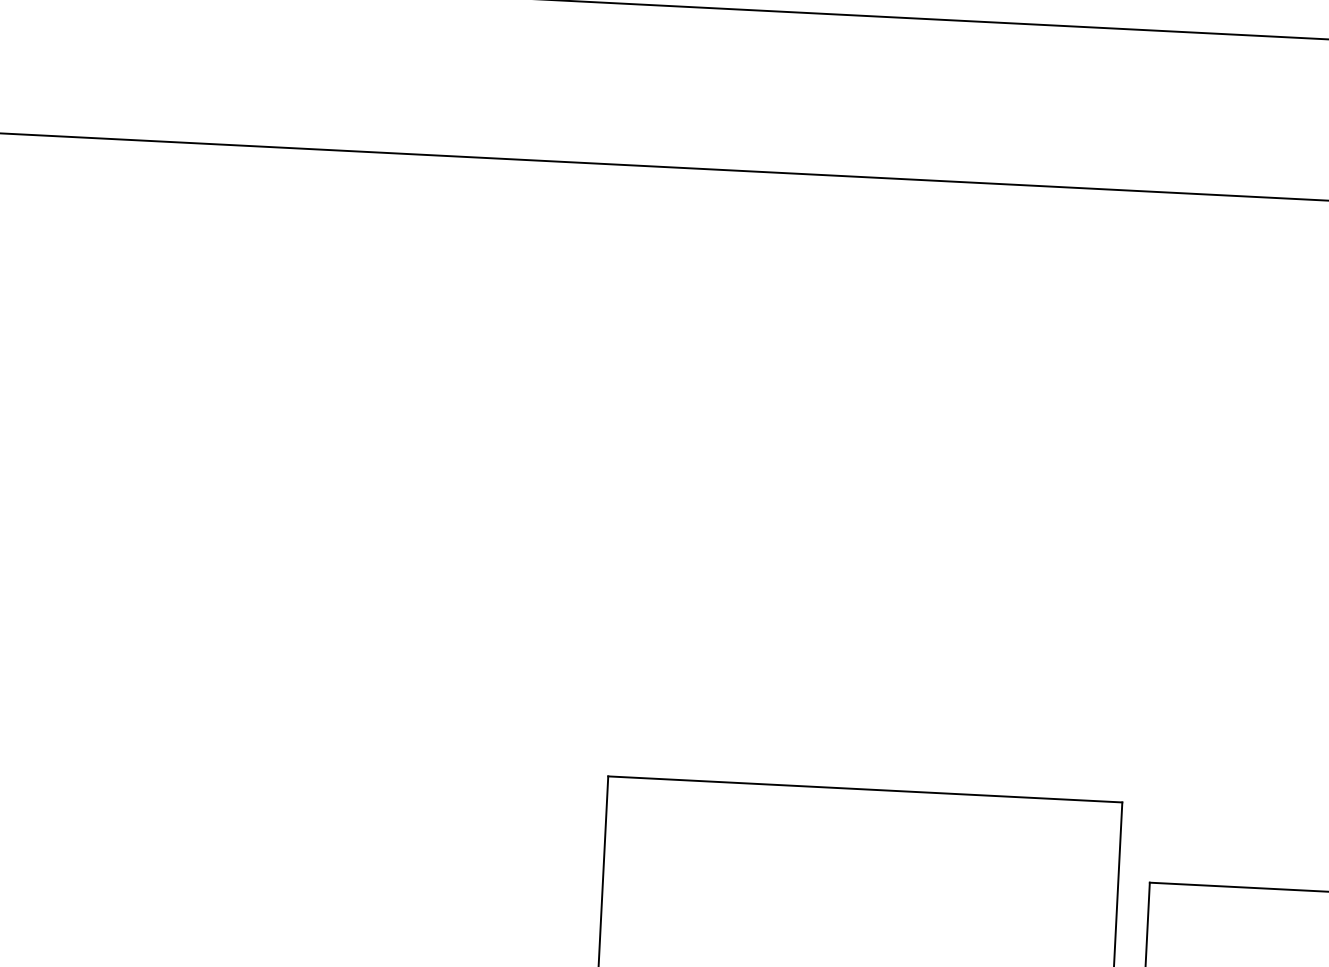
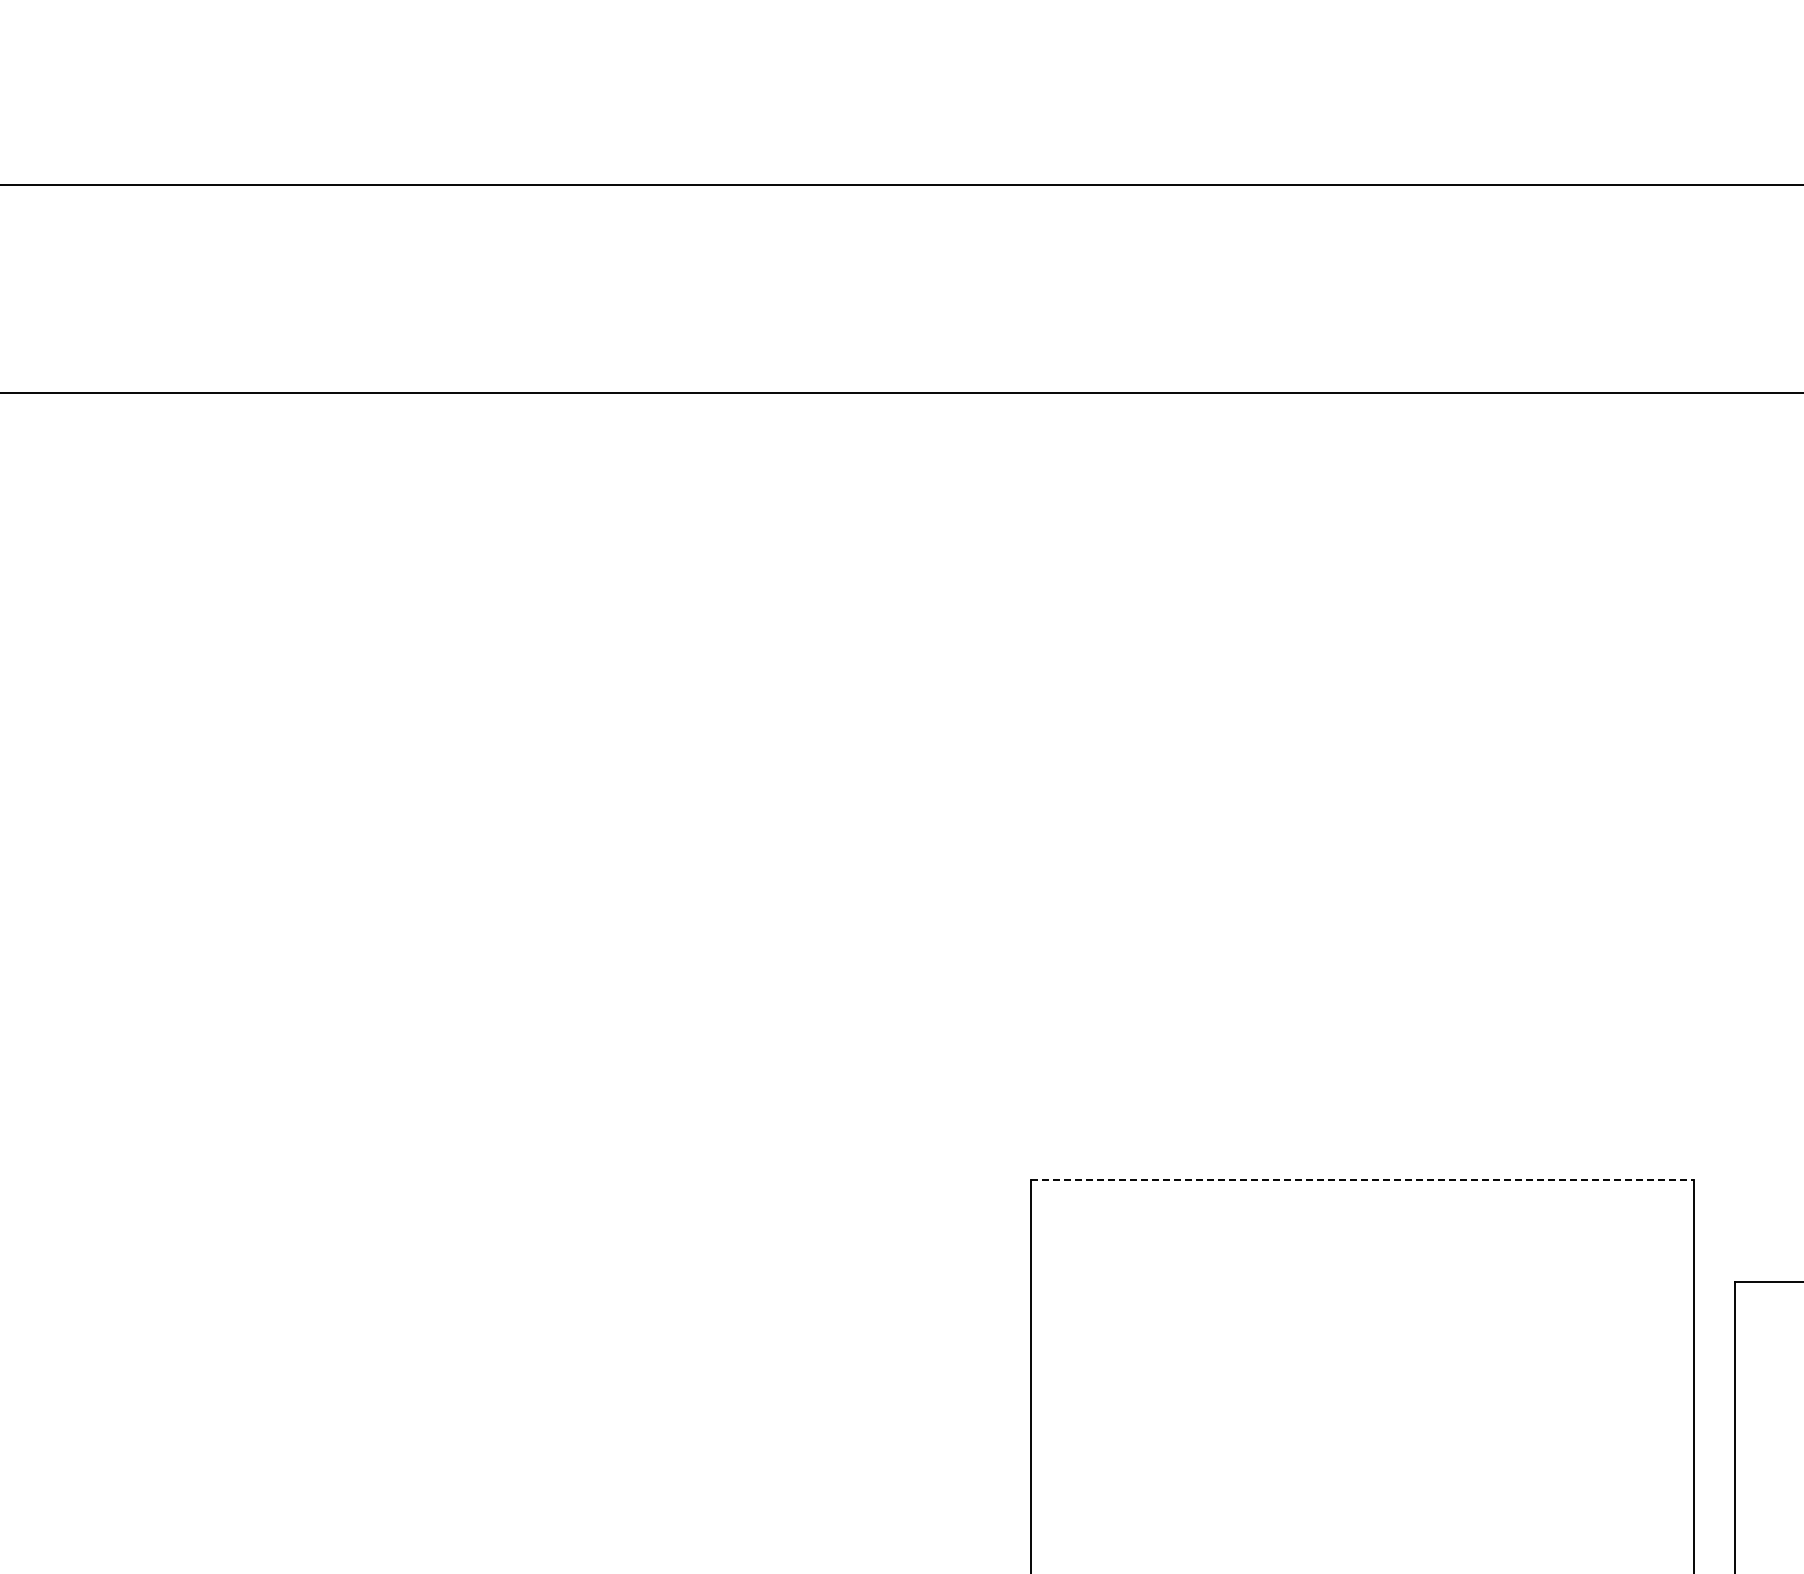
line: (865, 789) -> (1362, 1180), solid -> dashed

